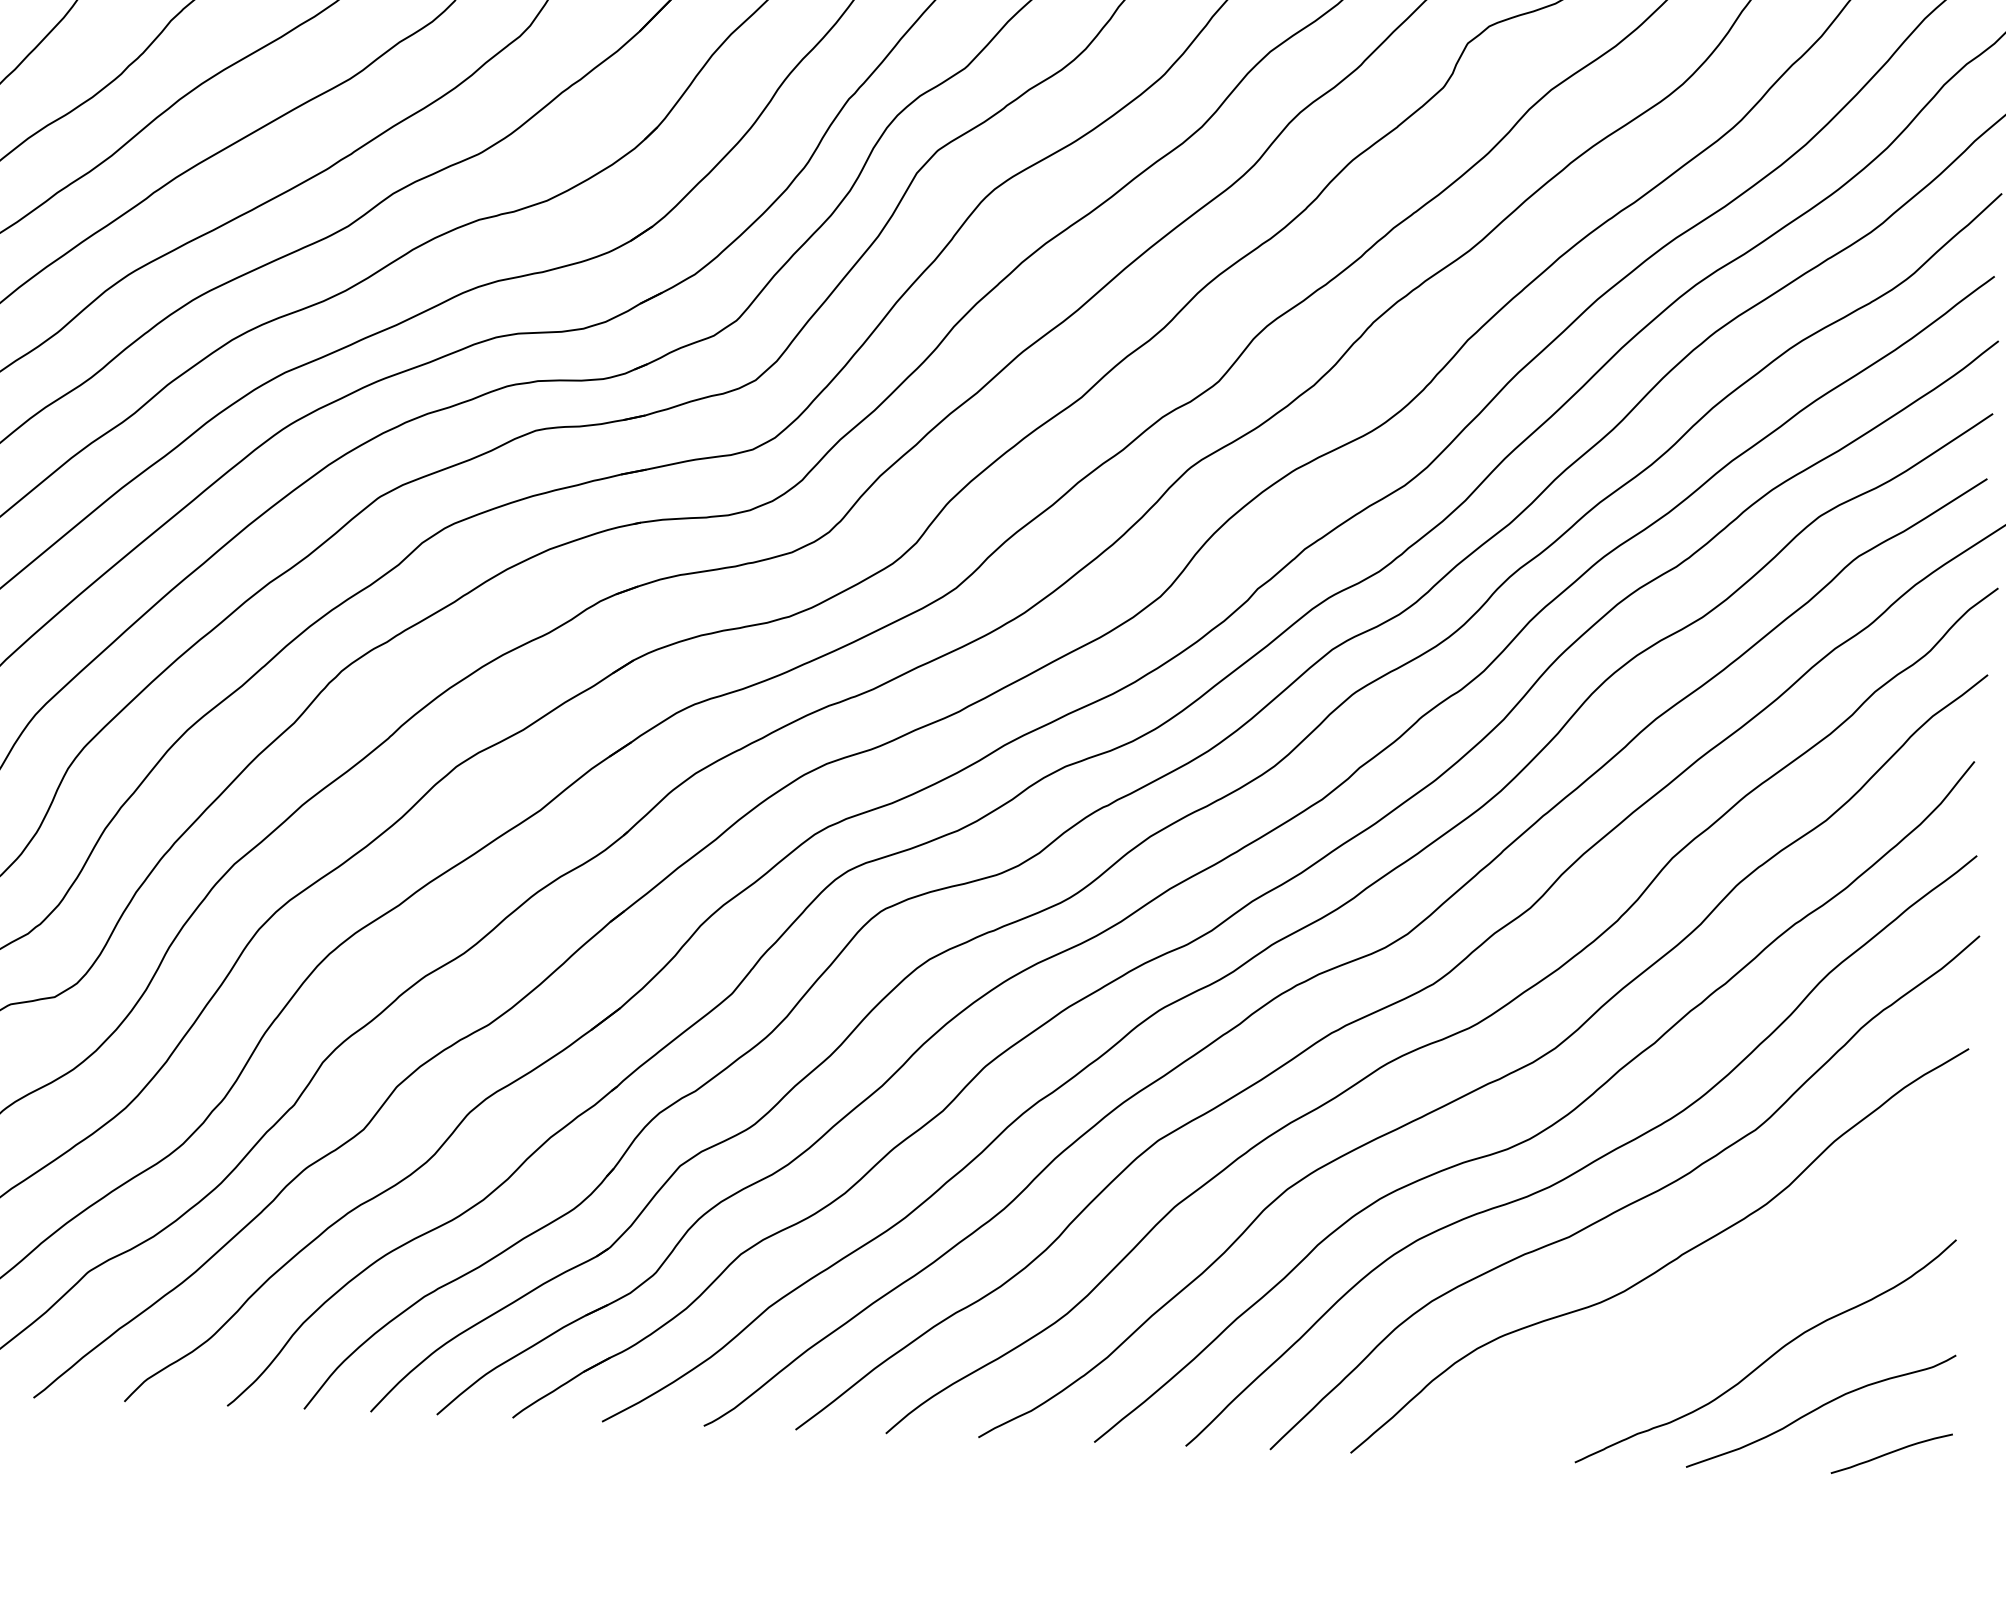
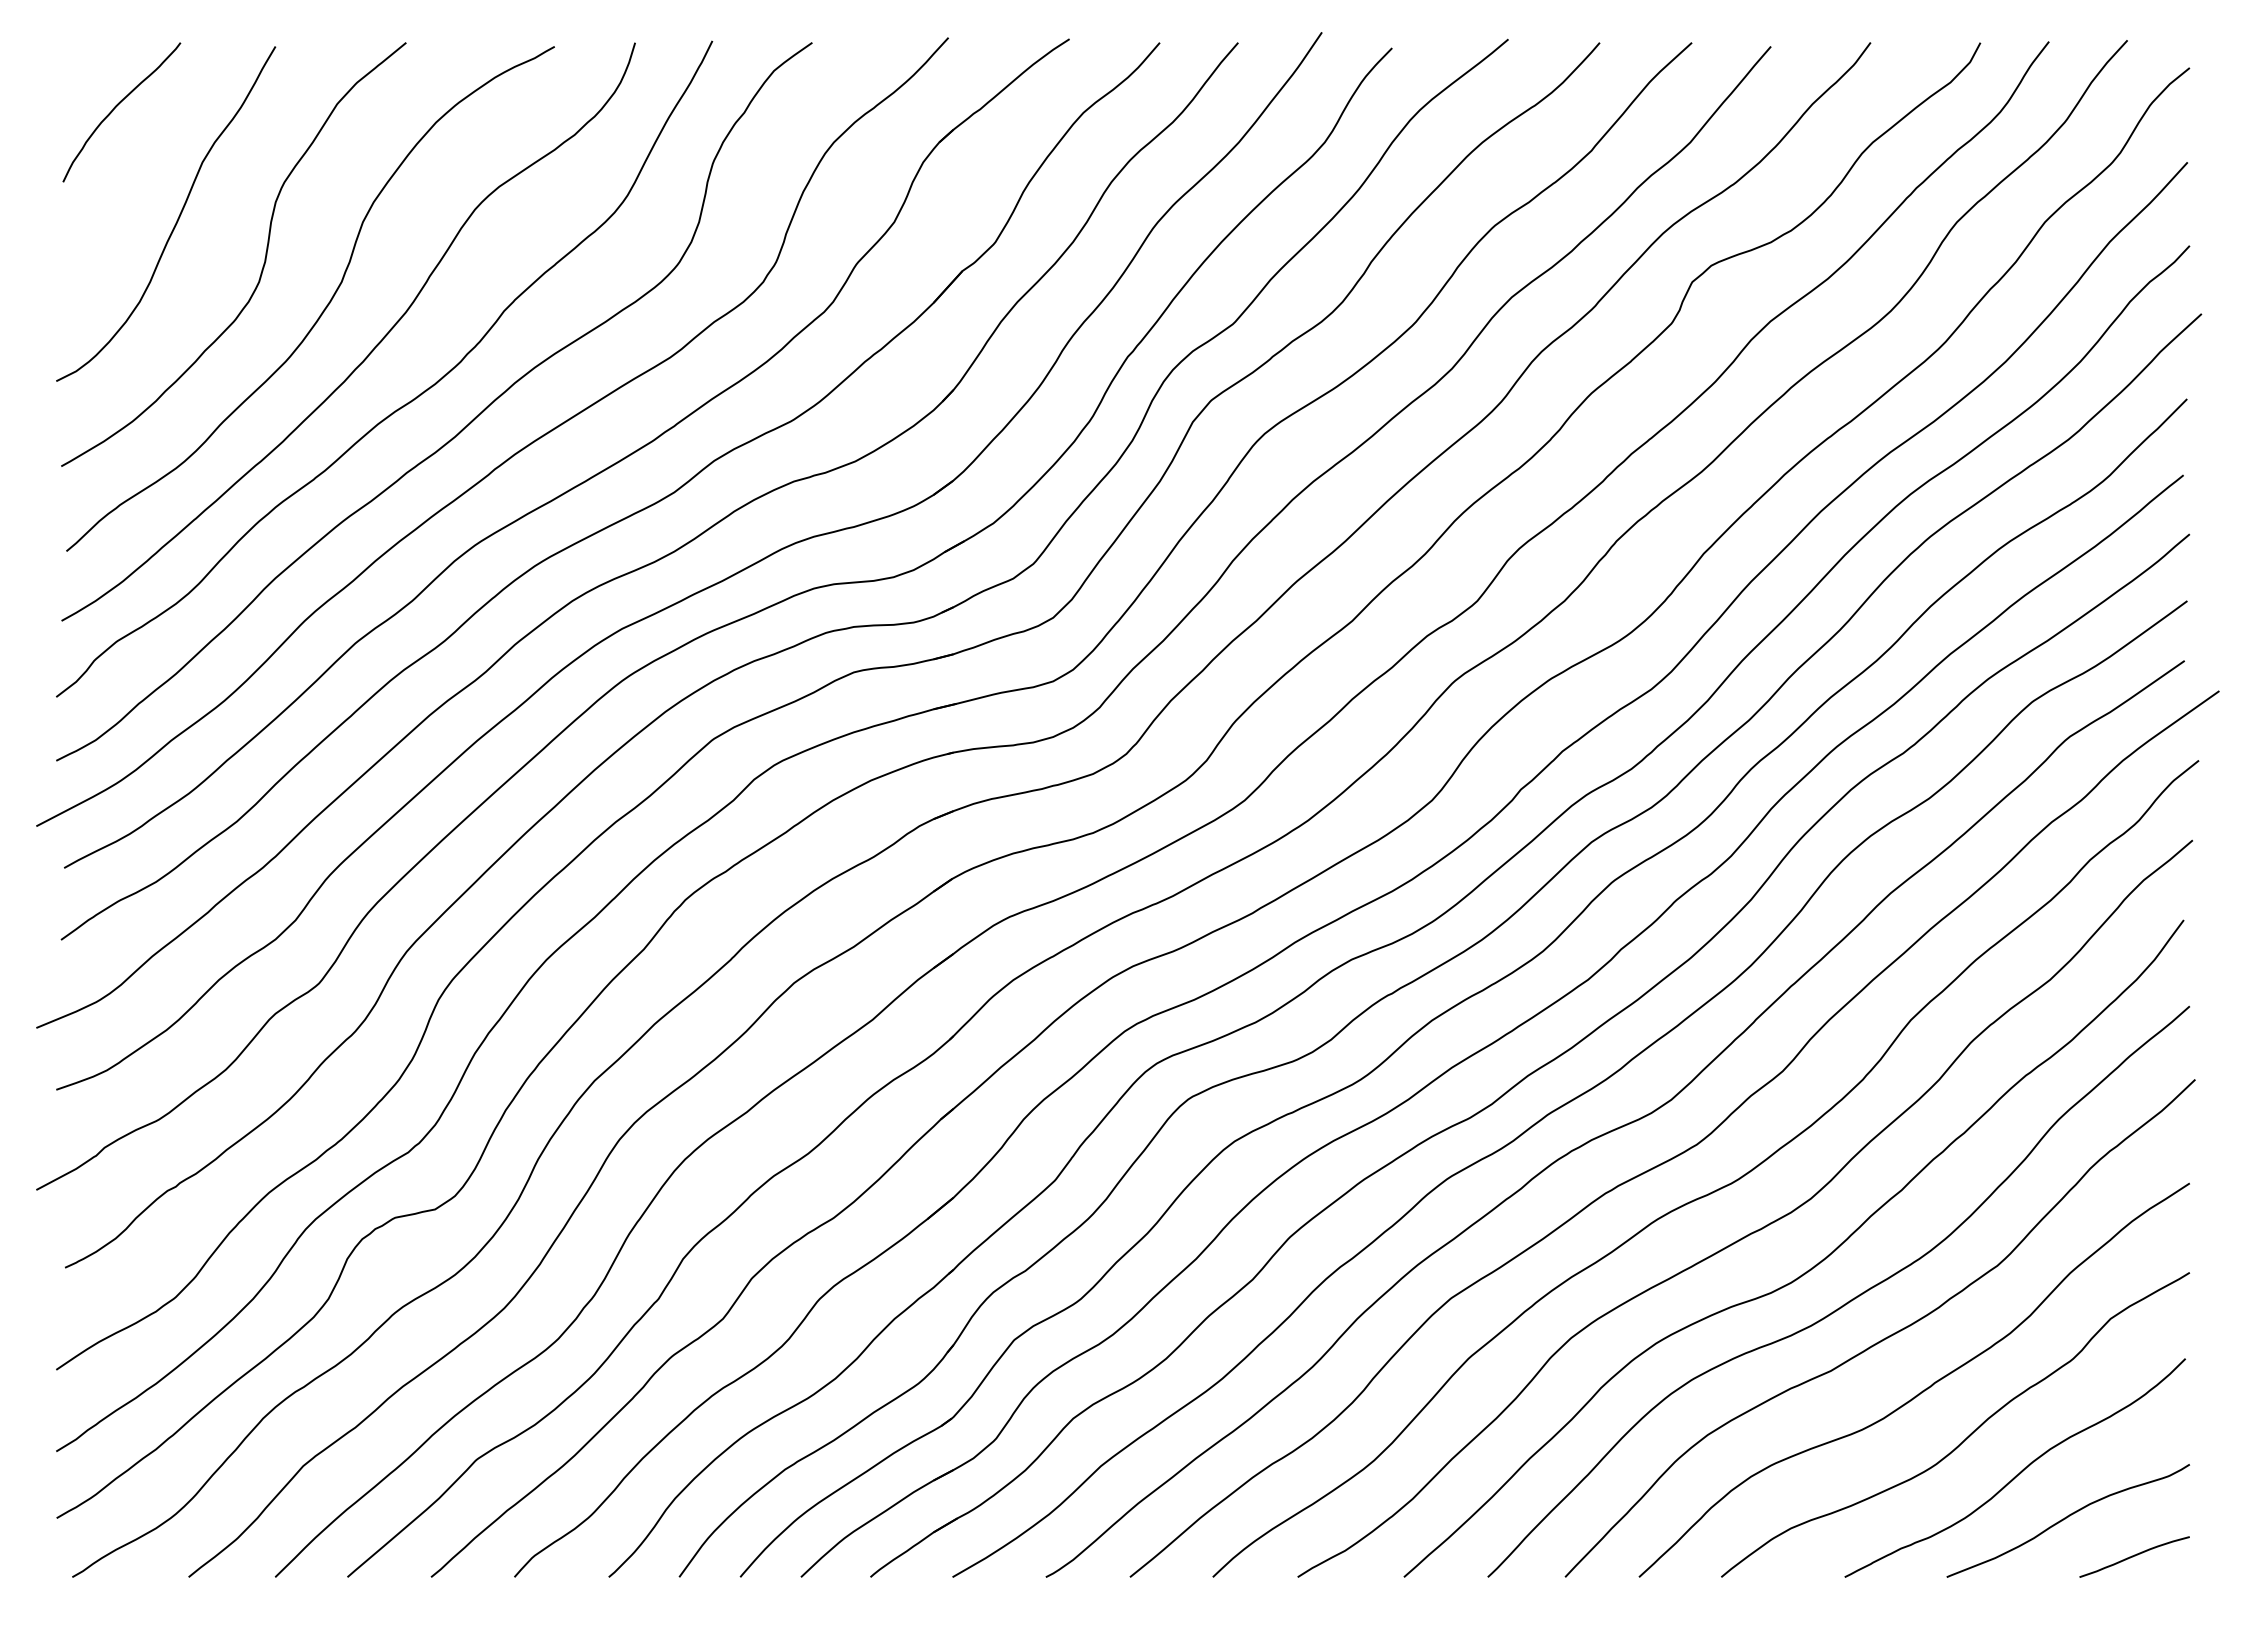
curve: (1715, 1314) -> (1967, 1436), added

